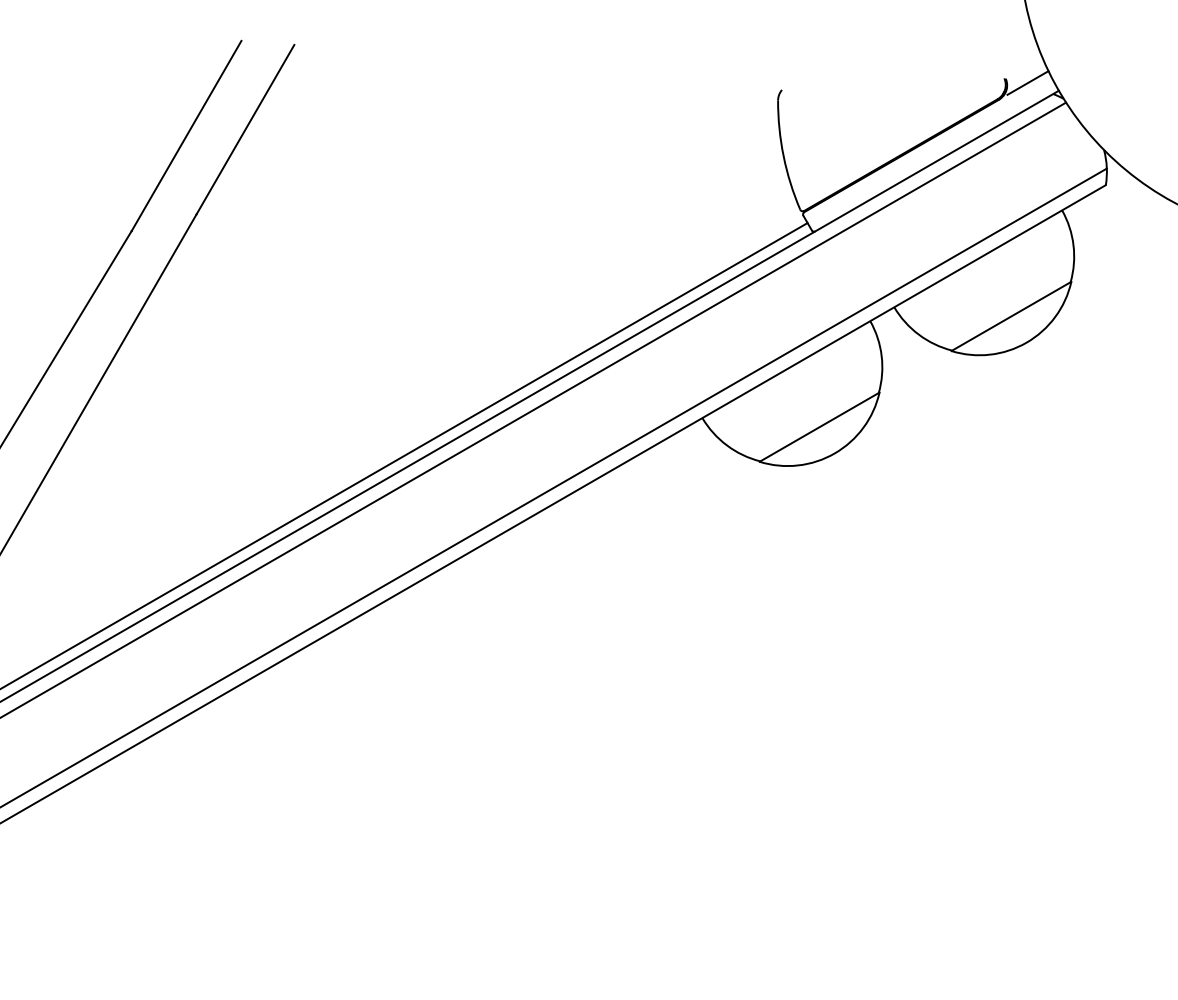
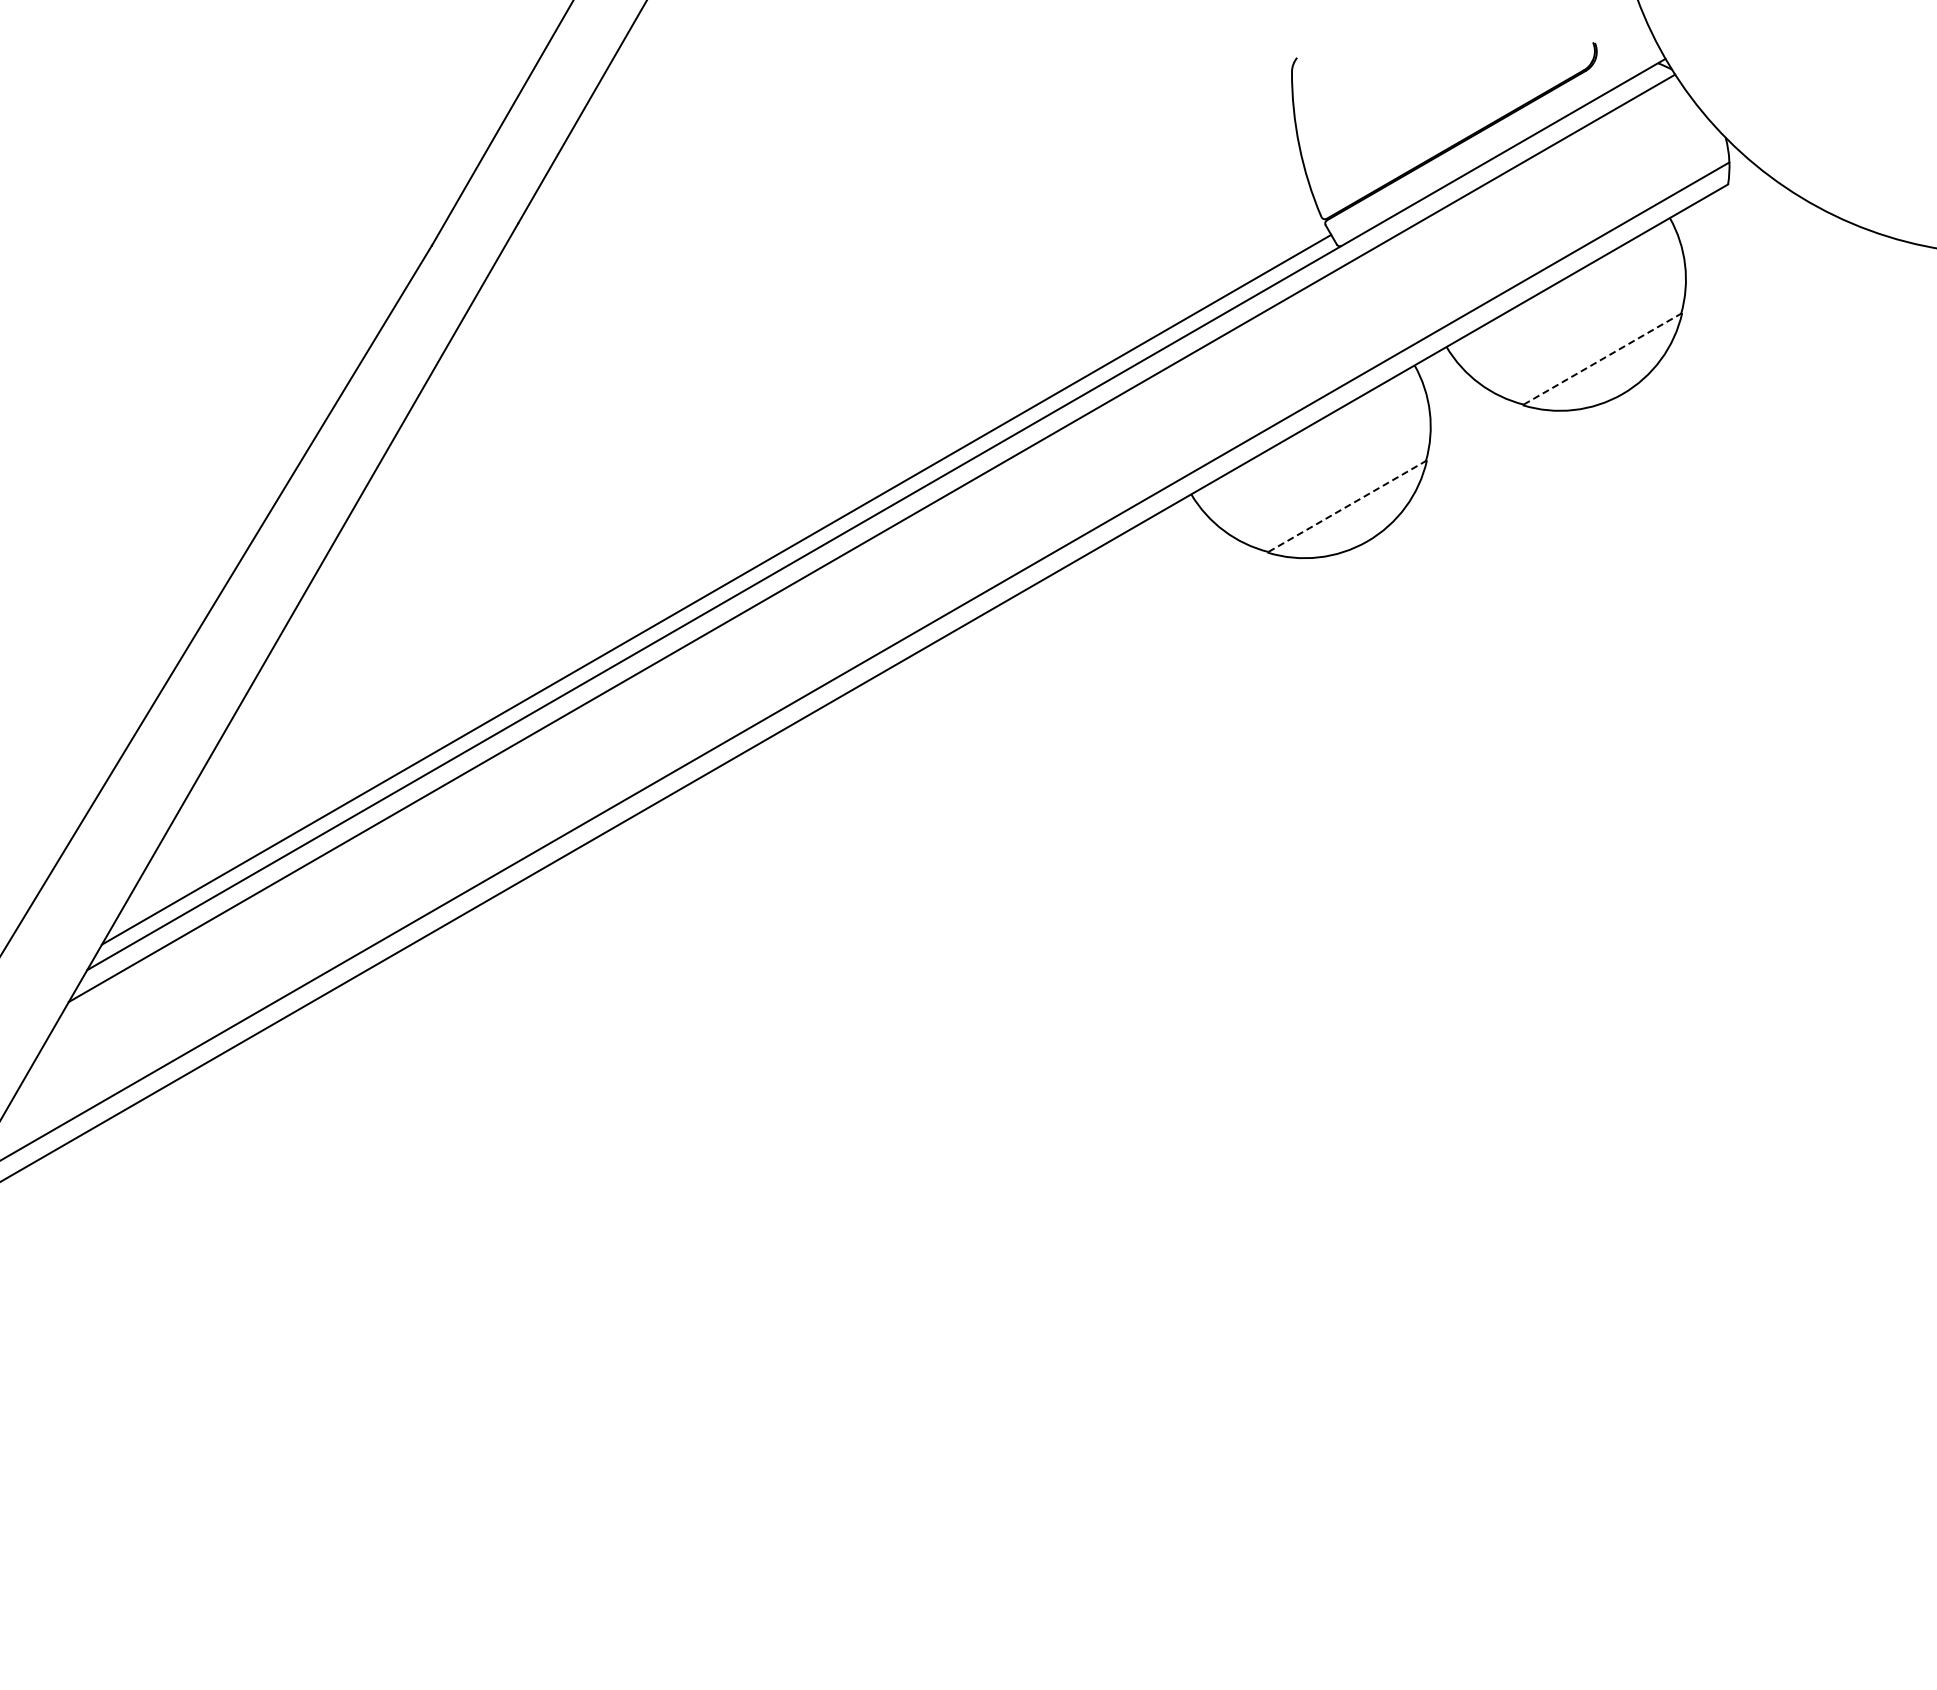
line: (1028, 82) -> (1624, 48), removed
line: (1011, 316) -> (1602, 359), solid -> dashed
line: (819, 427) -> (1346, 506), solid -> dashed

